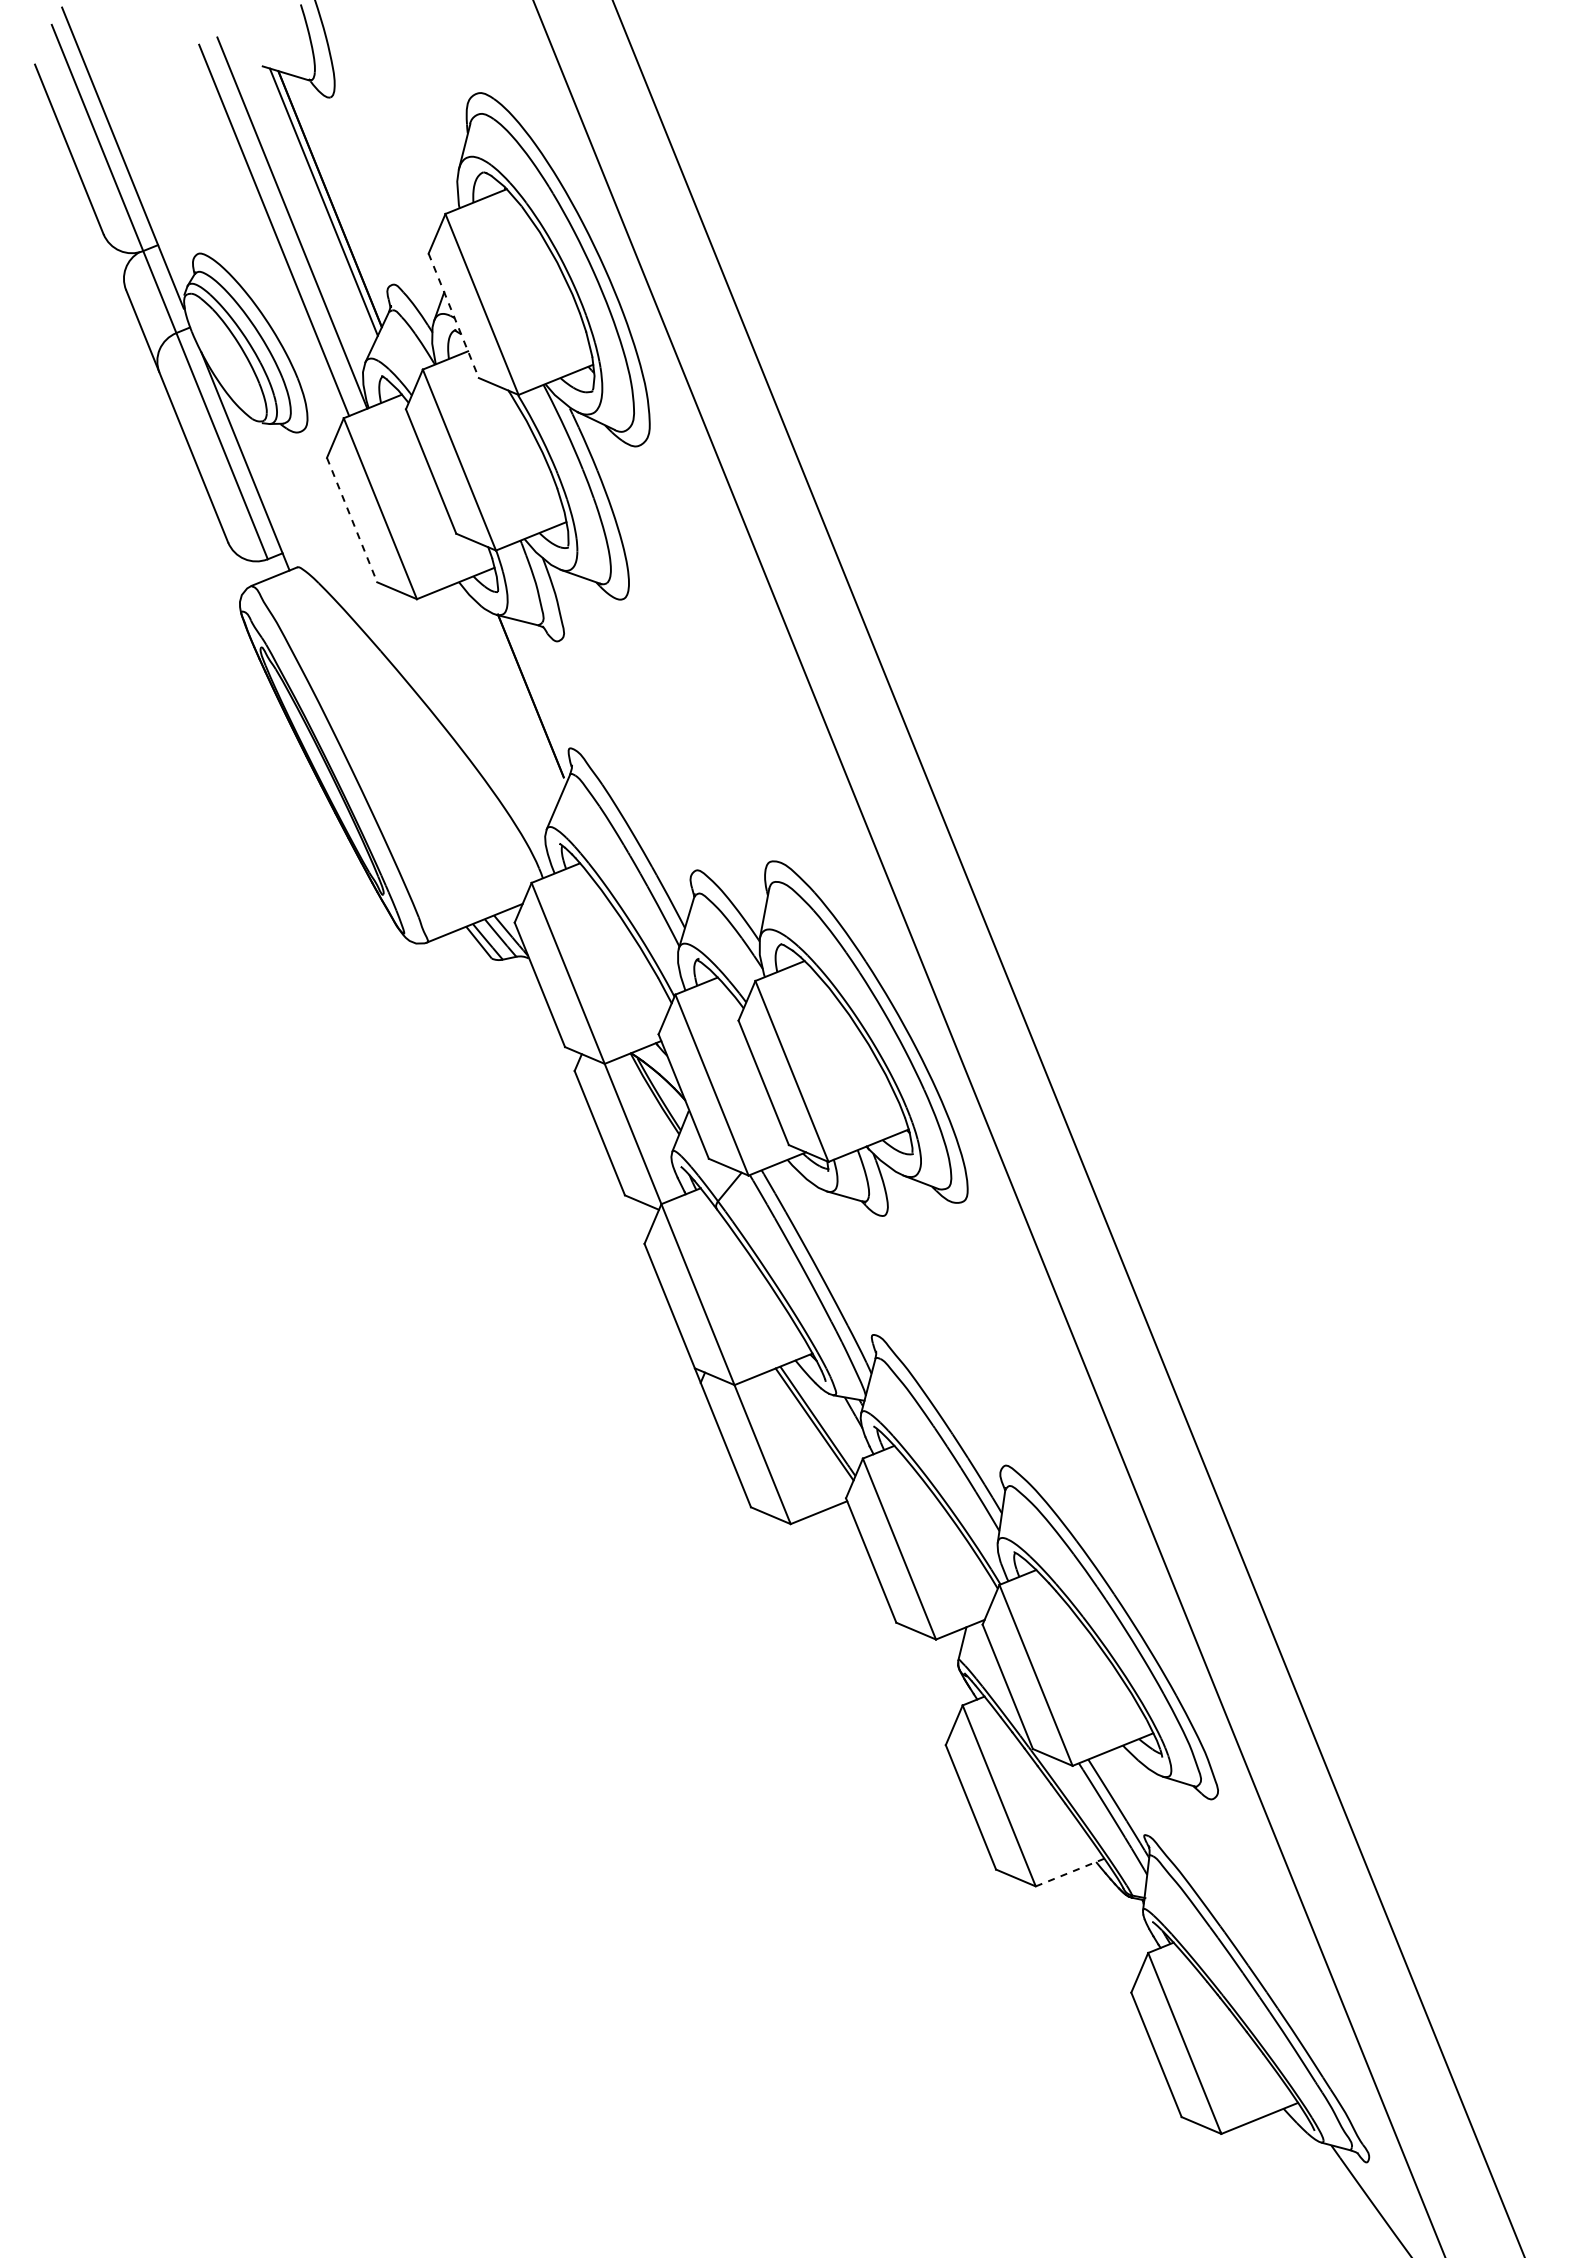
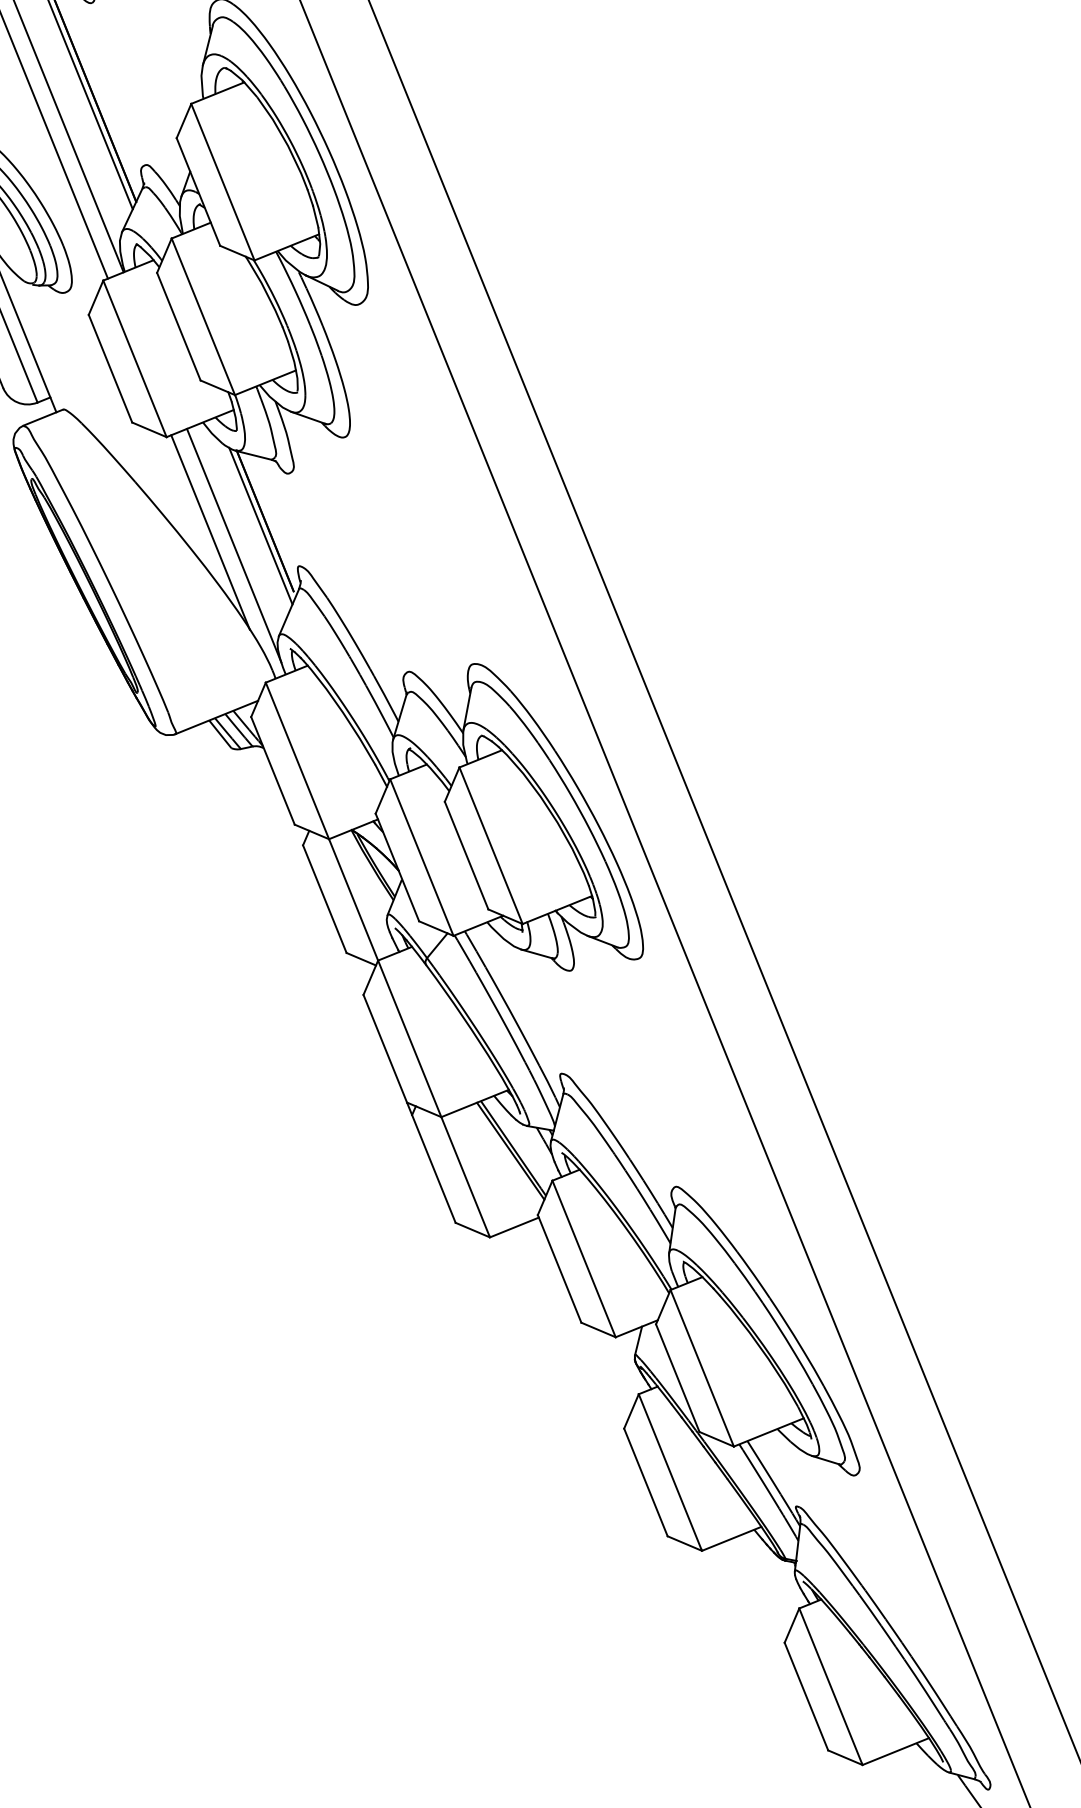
line: (453, 316) -> (198, 192), dashed -> solid
line: (352, 520) -> (110, 369), dashed -> solid
line: (525, 701) -> (260, 525), added
line: (467, 709) -> (210, 532), added
line: (494, 724) -> (233, 545), added
line: (1069, 1872) -> (731, 1538), dashed -> solid

